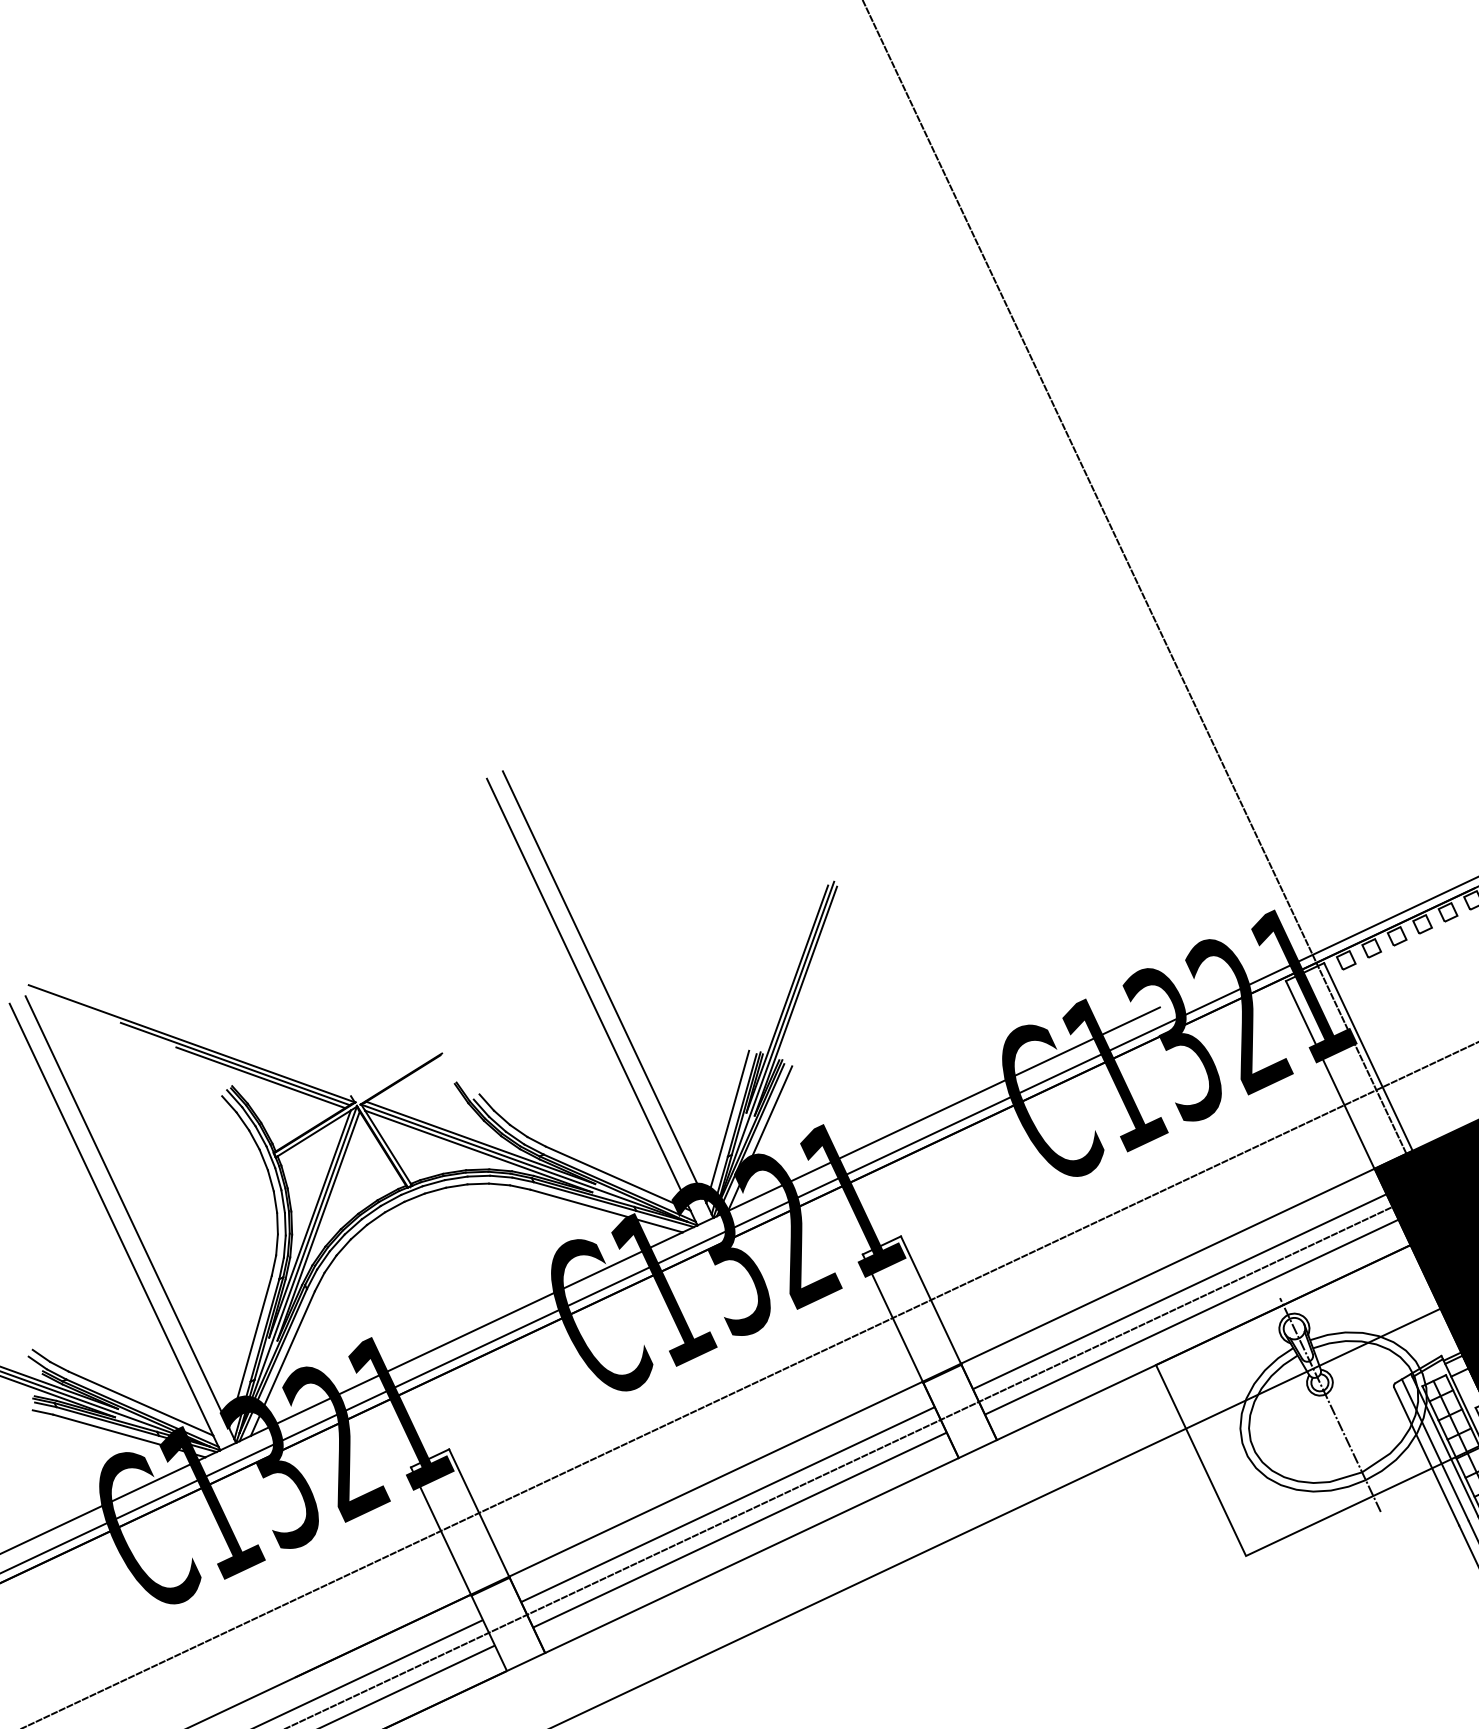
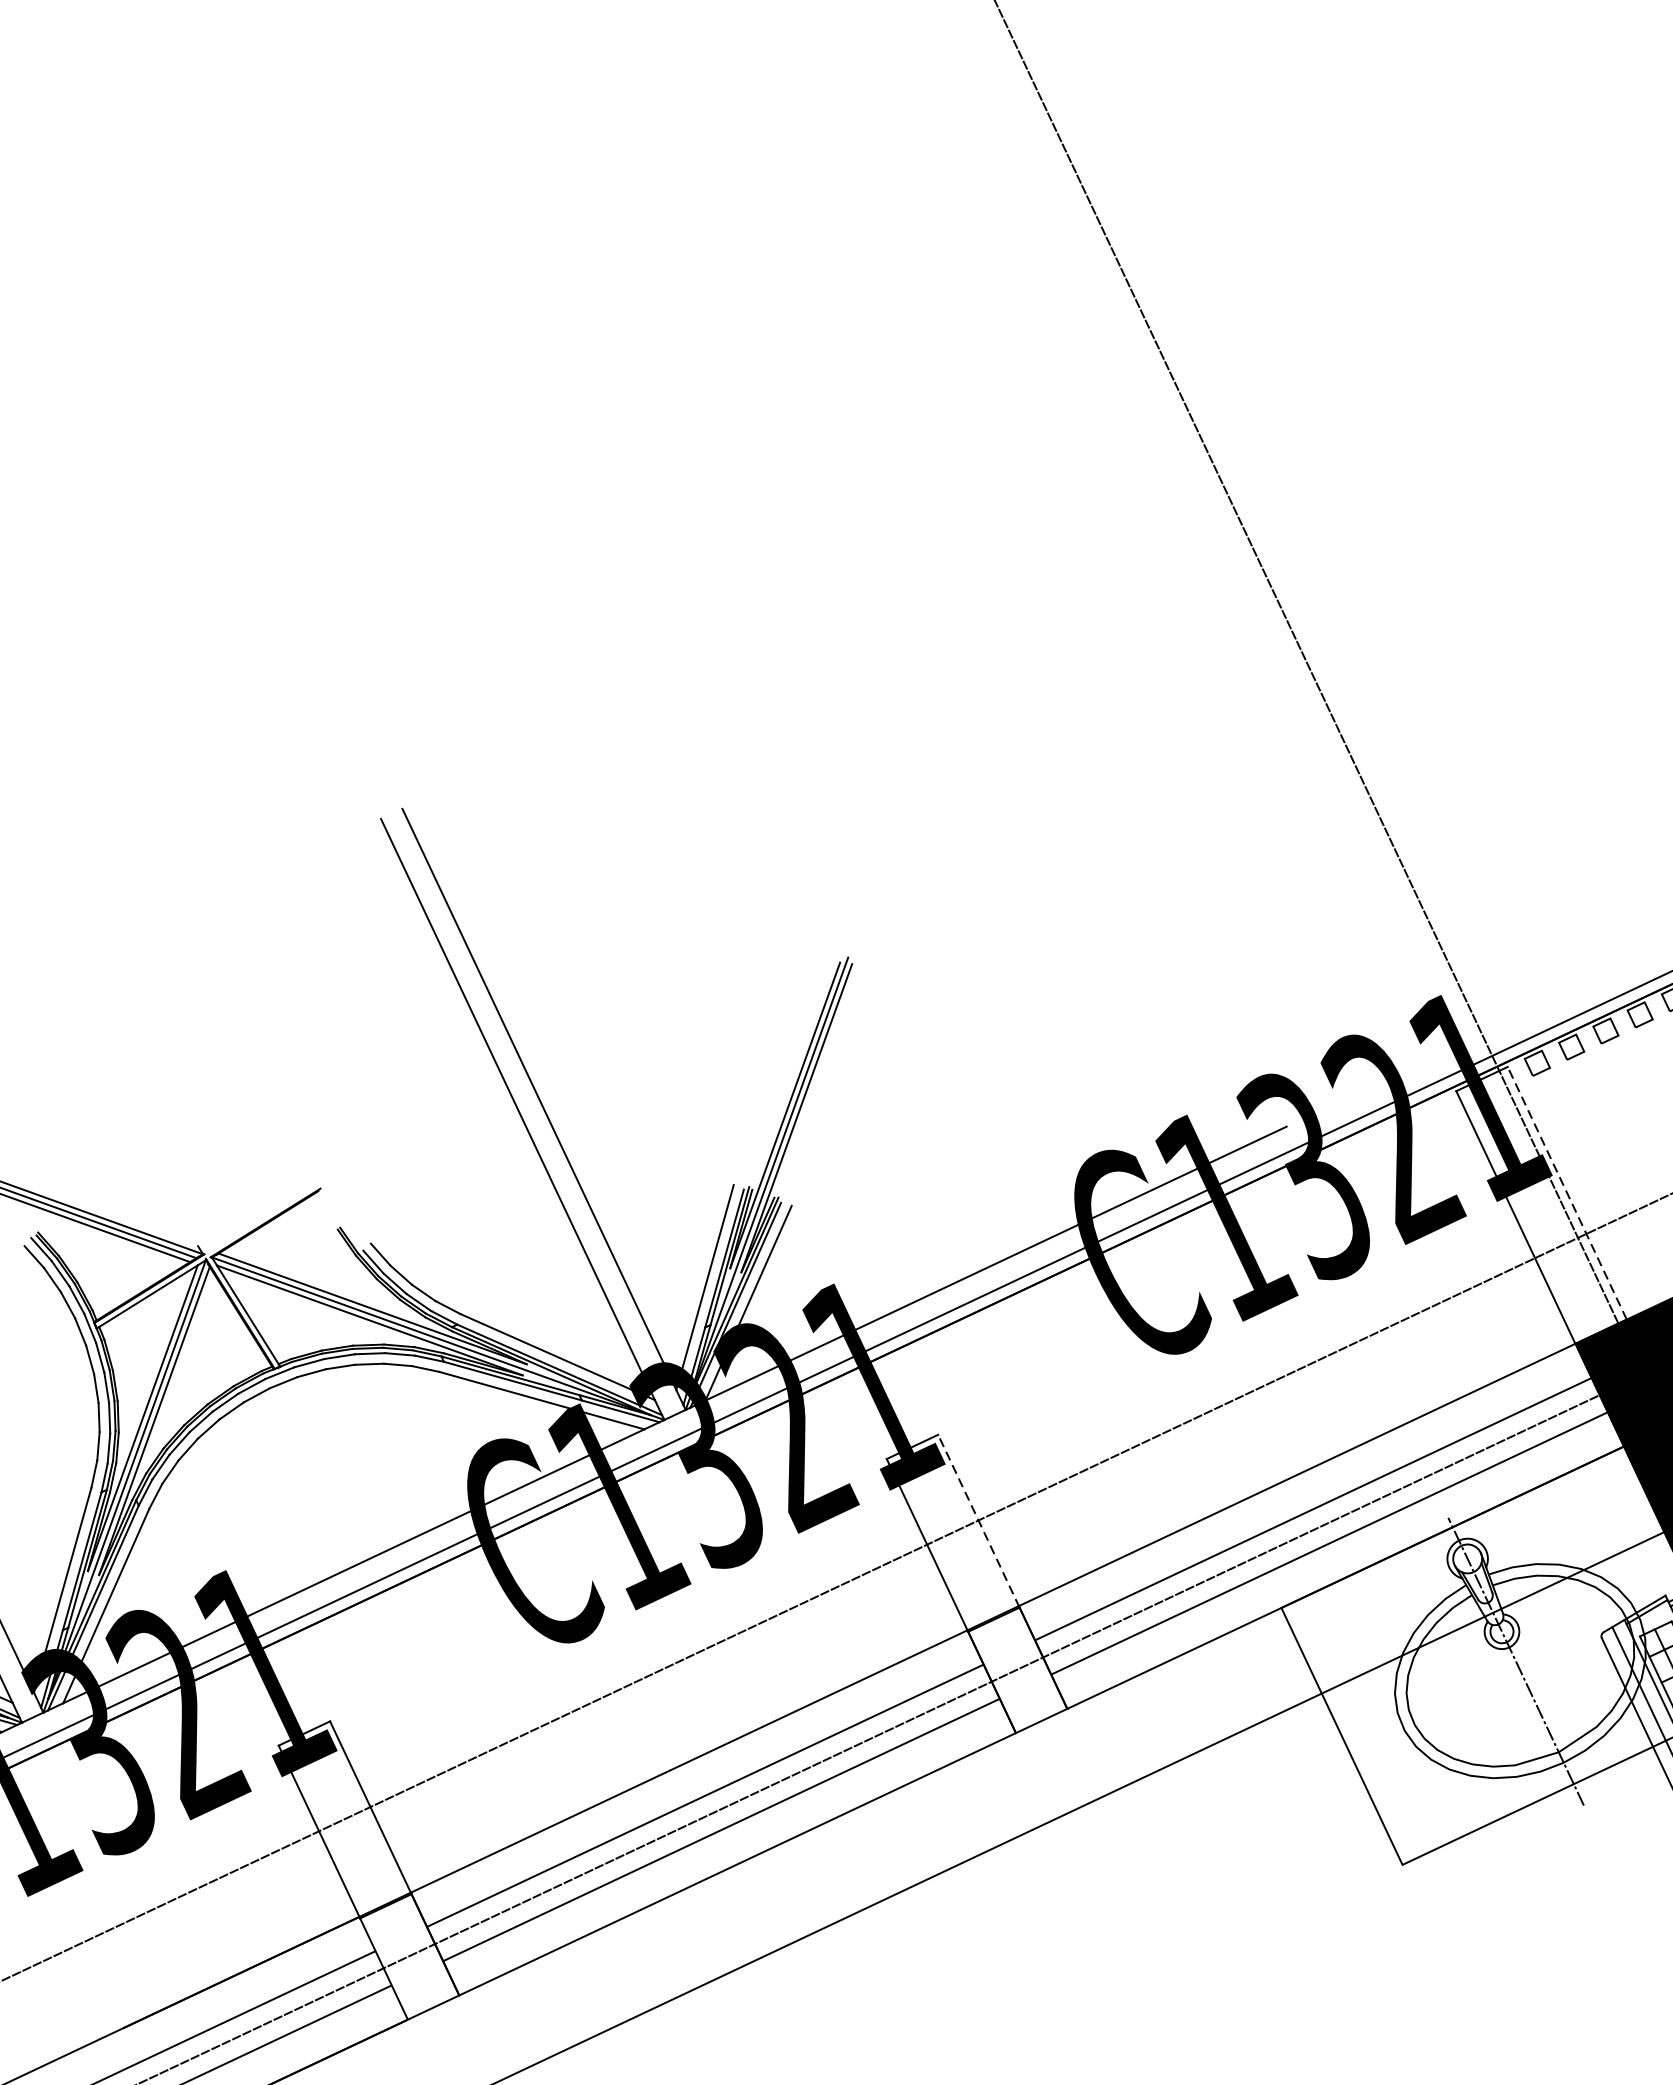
line: (1368, 1056) -> (1567, 1192), solid -> dashed
line: (931, 1300) -> (979, 1521), solid -> dashed

